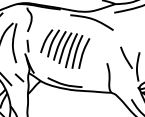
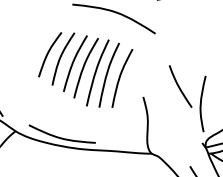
part: (65, 48) -> (86, 68), moved

